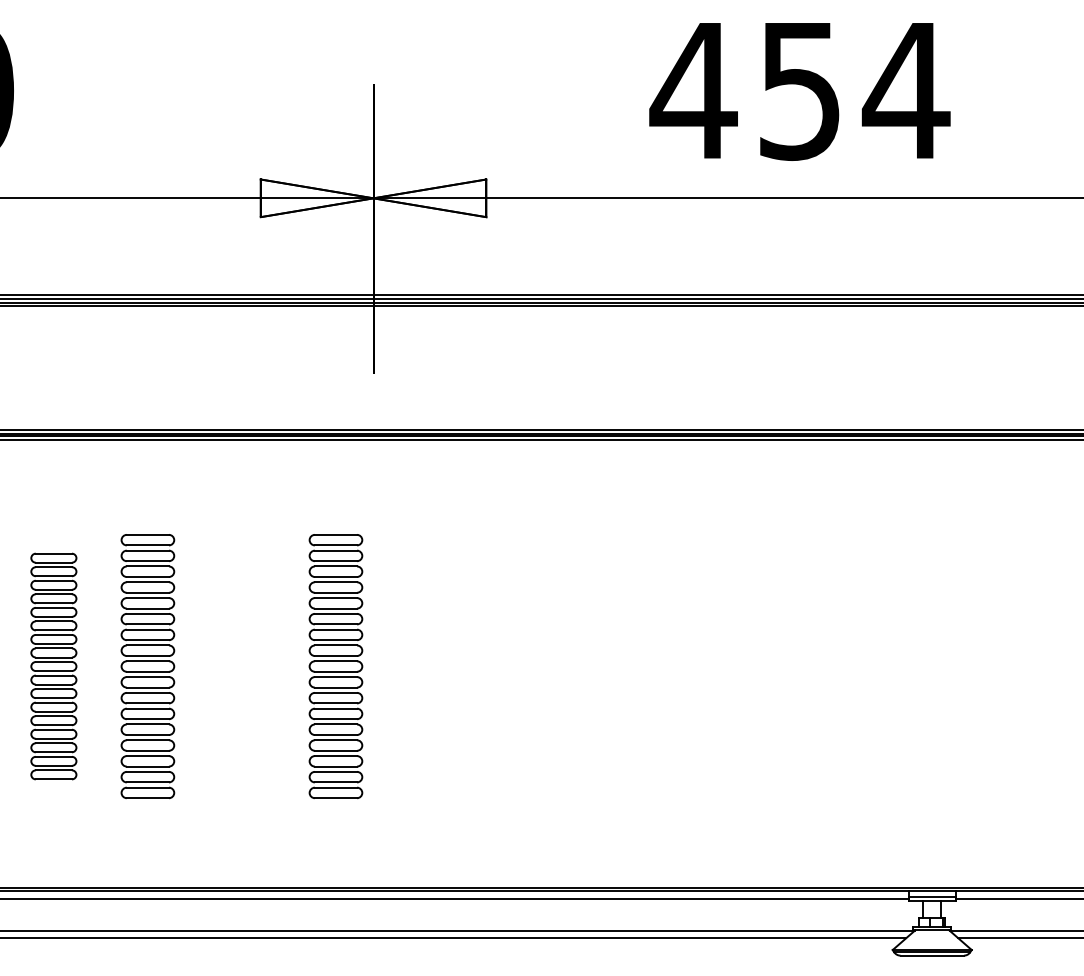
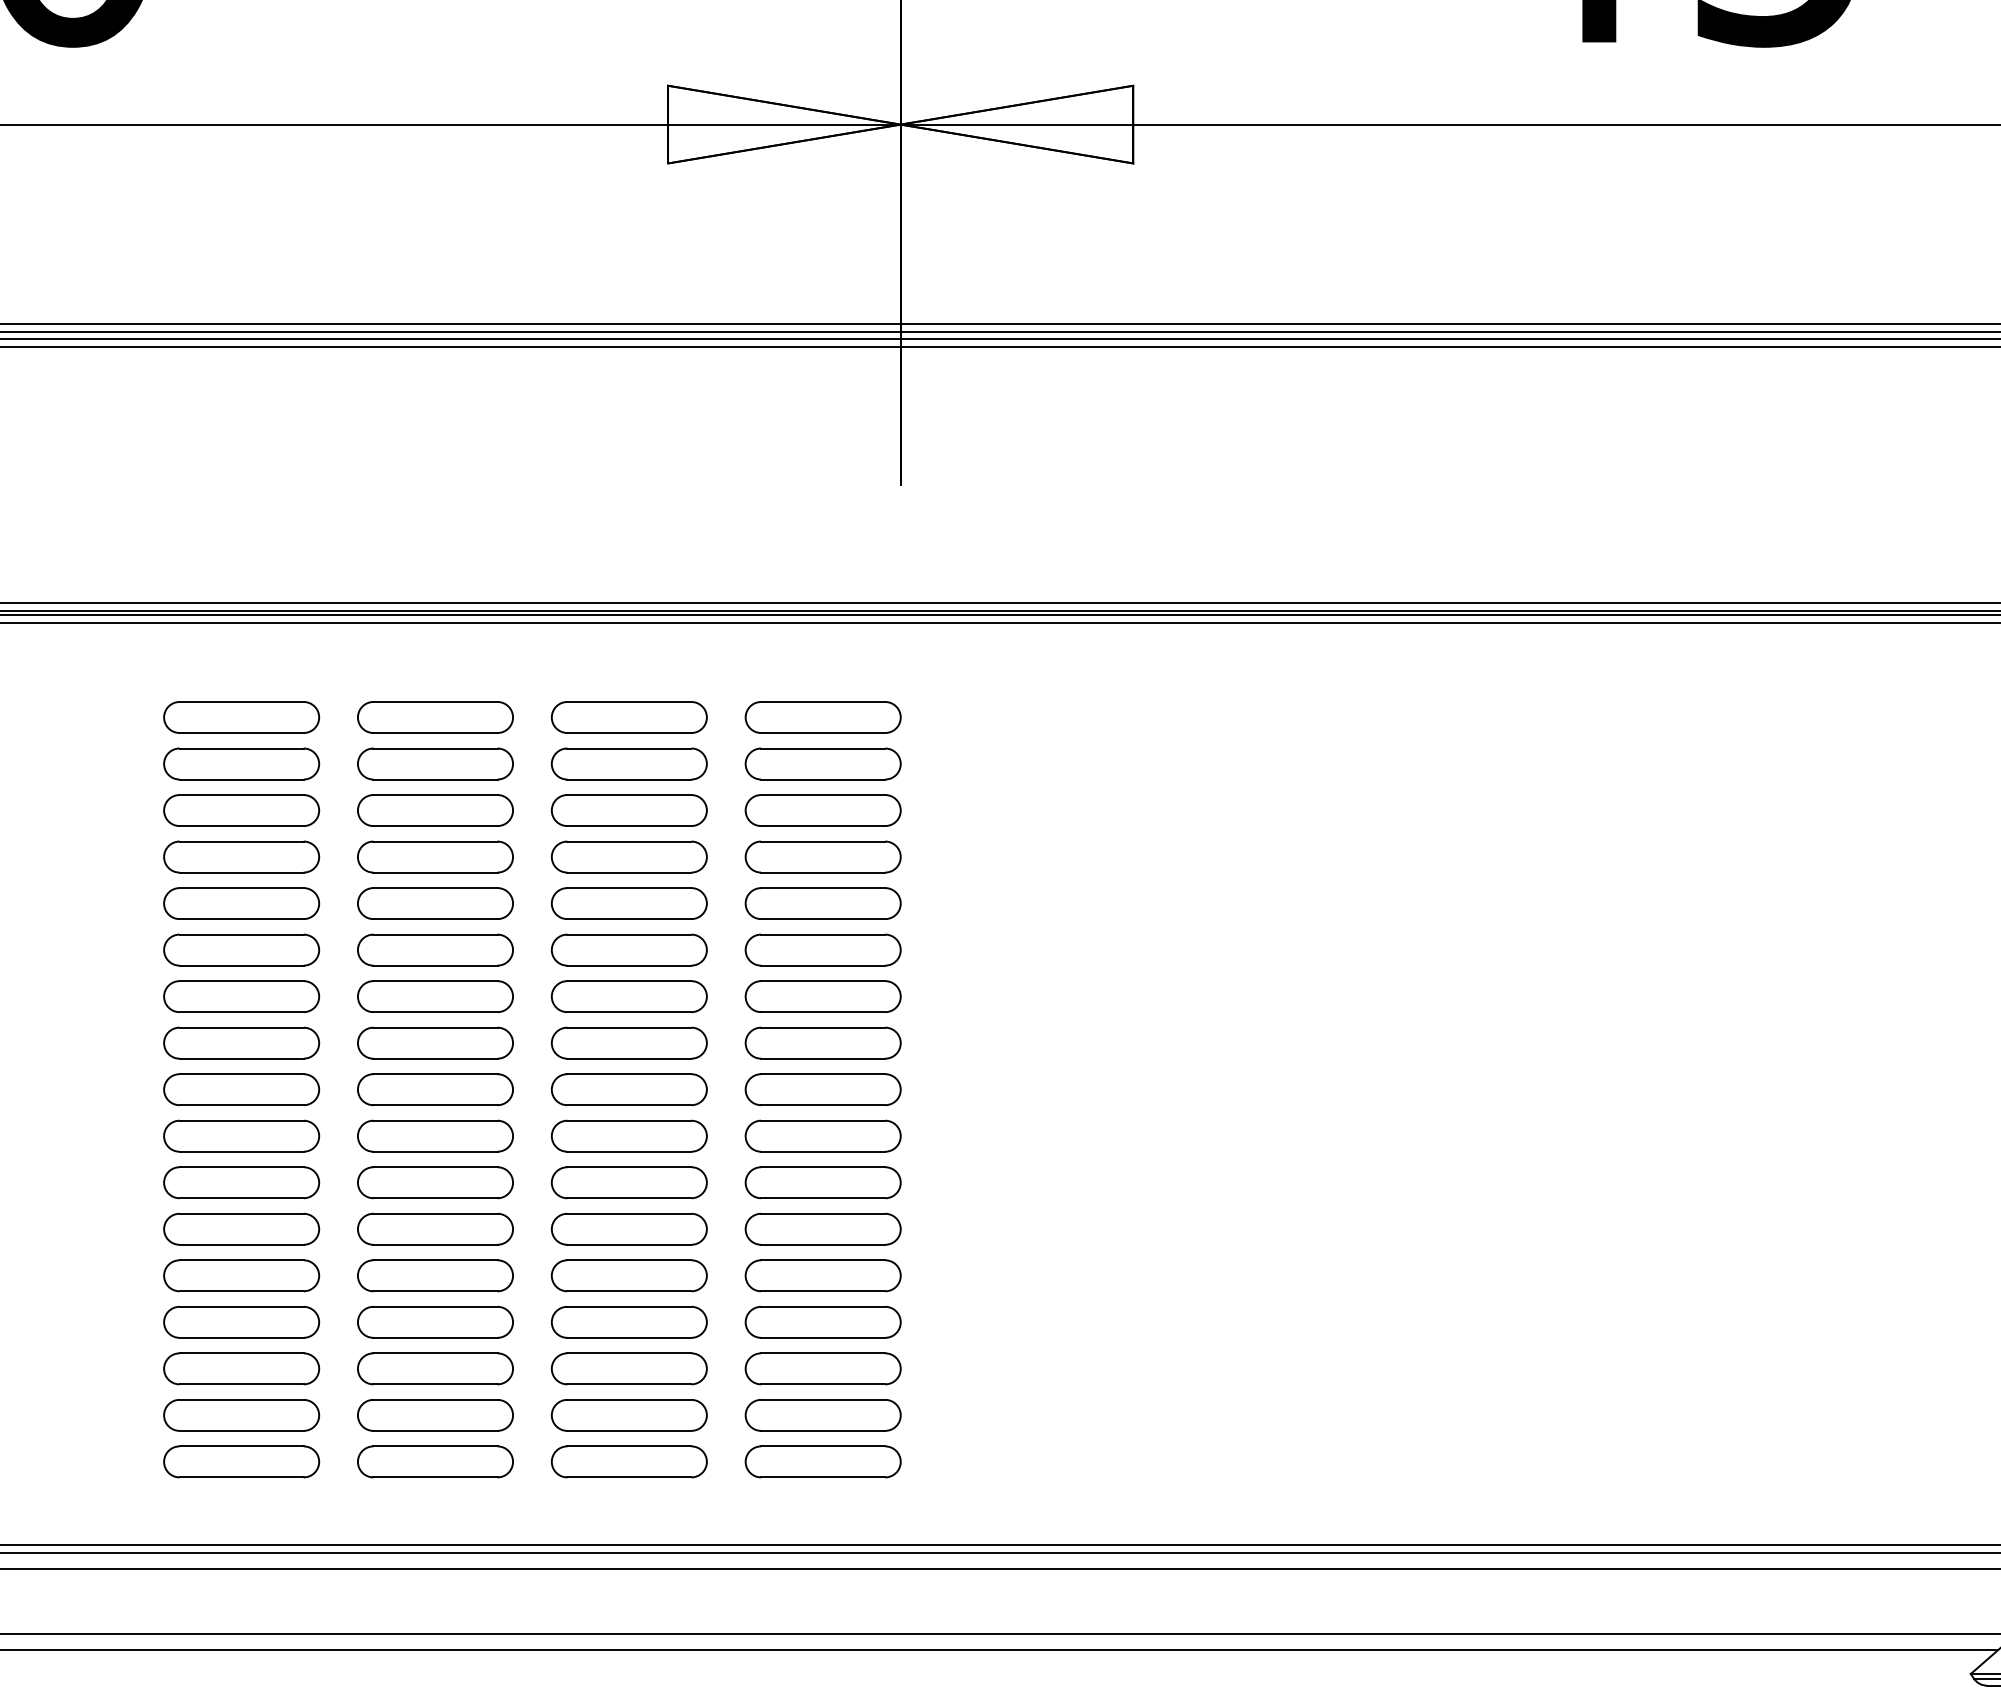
part: (53, 666) -> (240, 1089), size x1.67
part: (147, 666) -> (434, 1089), size x1.43
part: (241, 666) -> (628, 1089), added
part: (335, 666) -> (822, 1089), size x1.43

